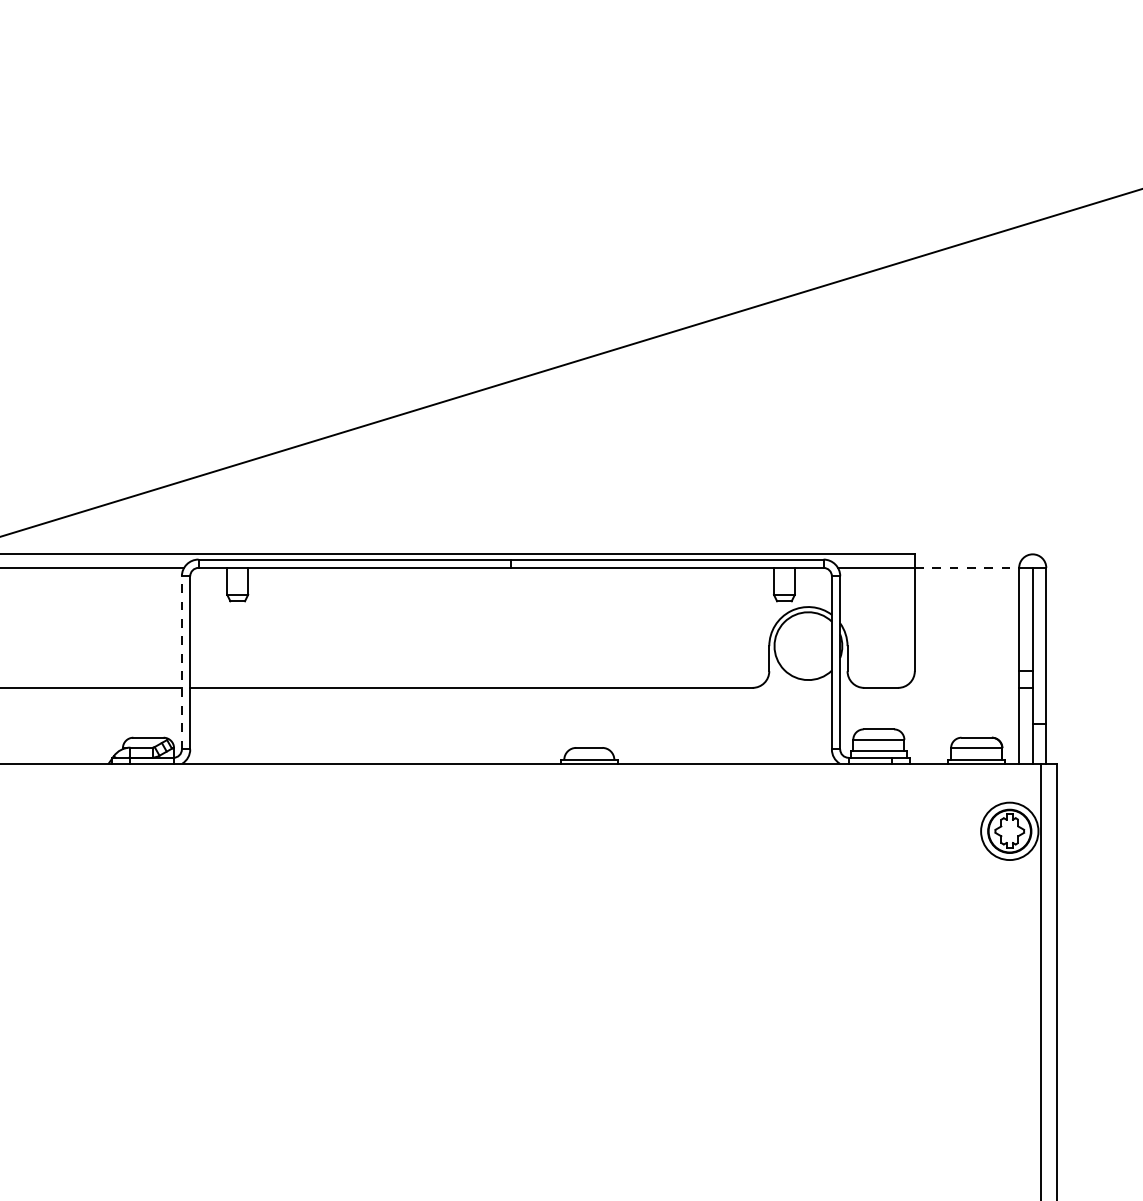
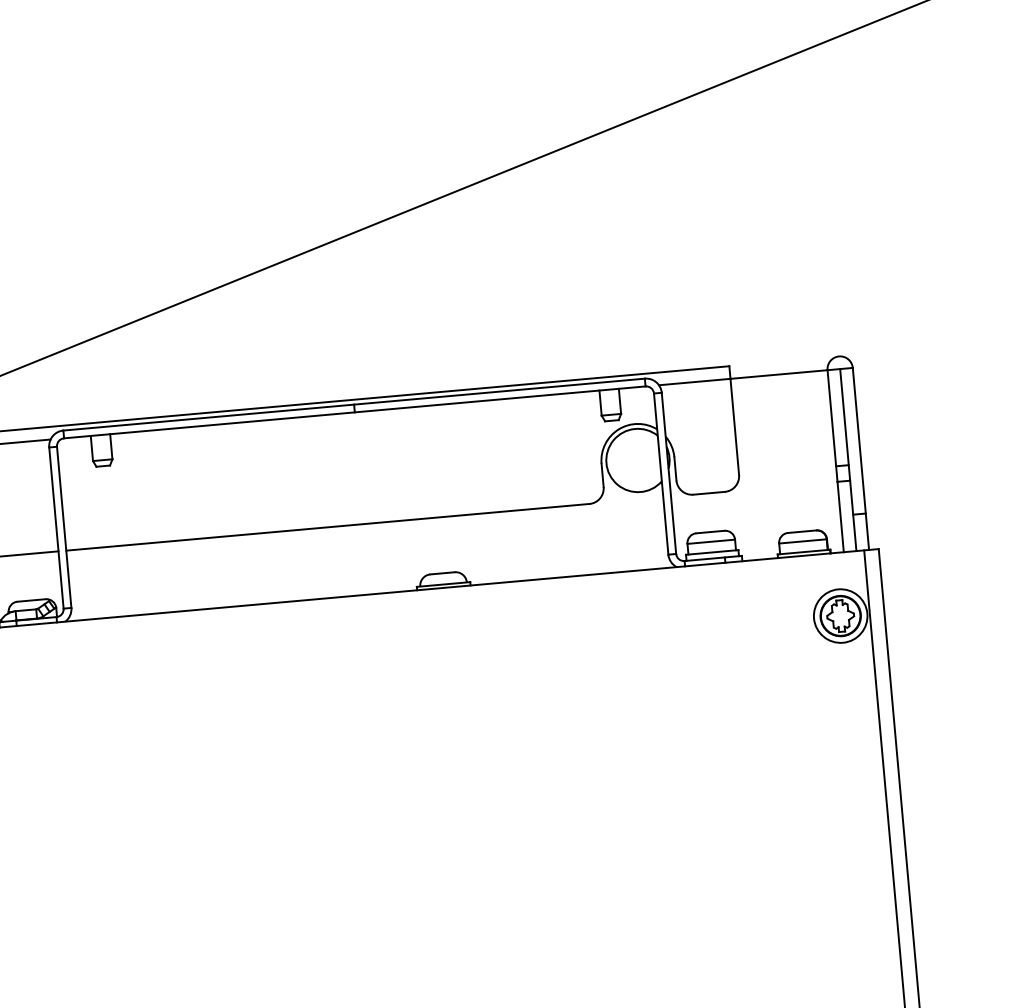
line: (967, 567) -> (779, 374), dashed -> solid
line: (181, 662) -> (56, 527), dashed -> solid

